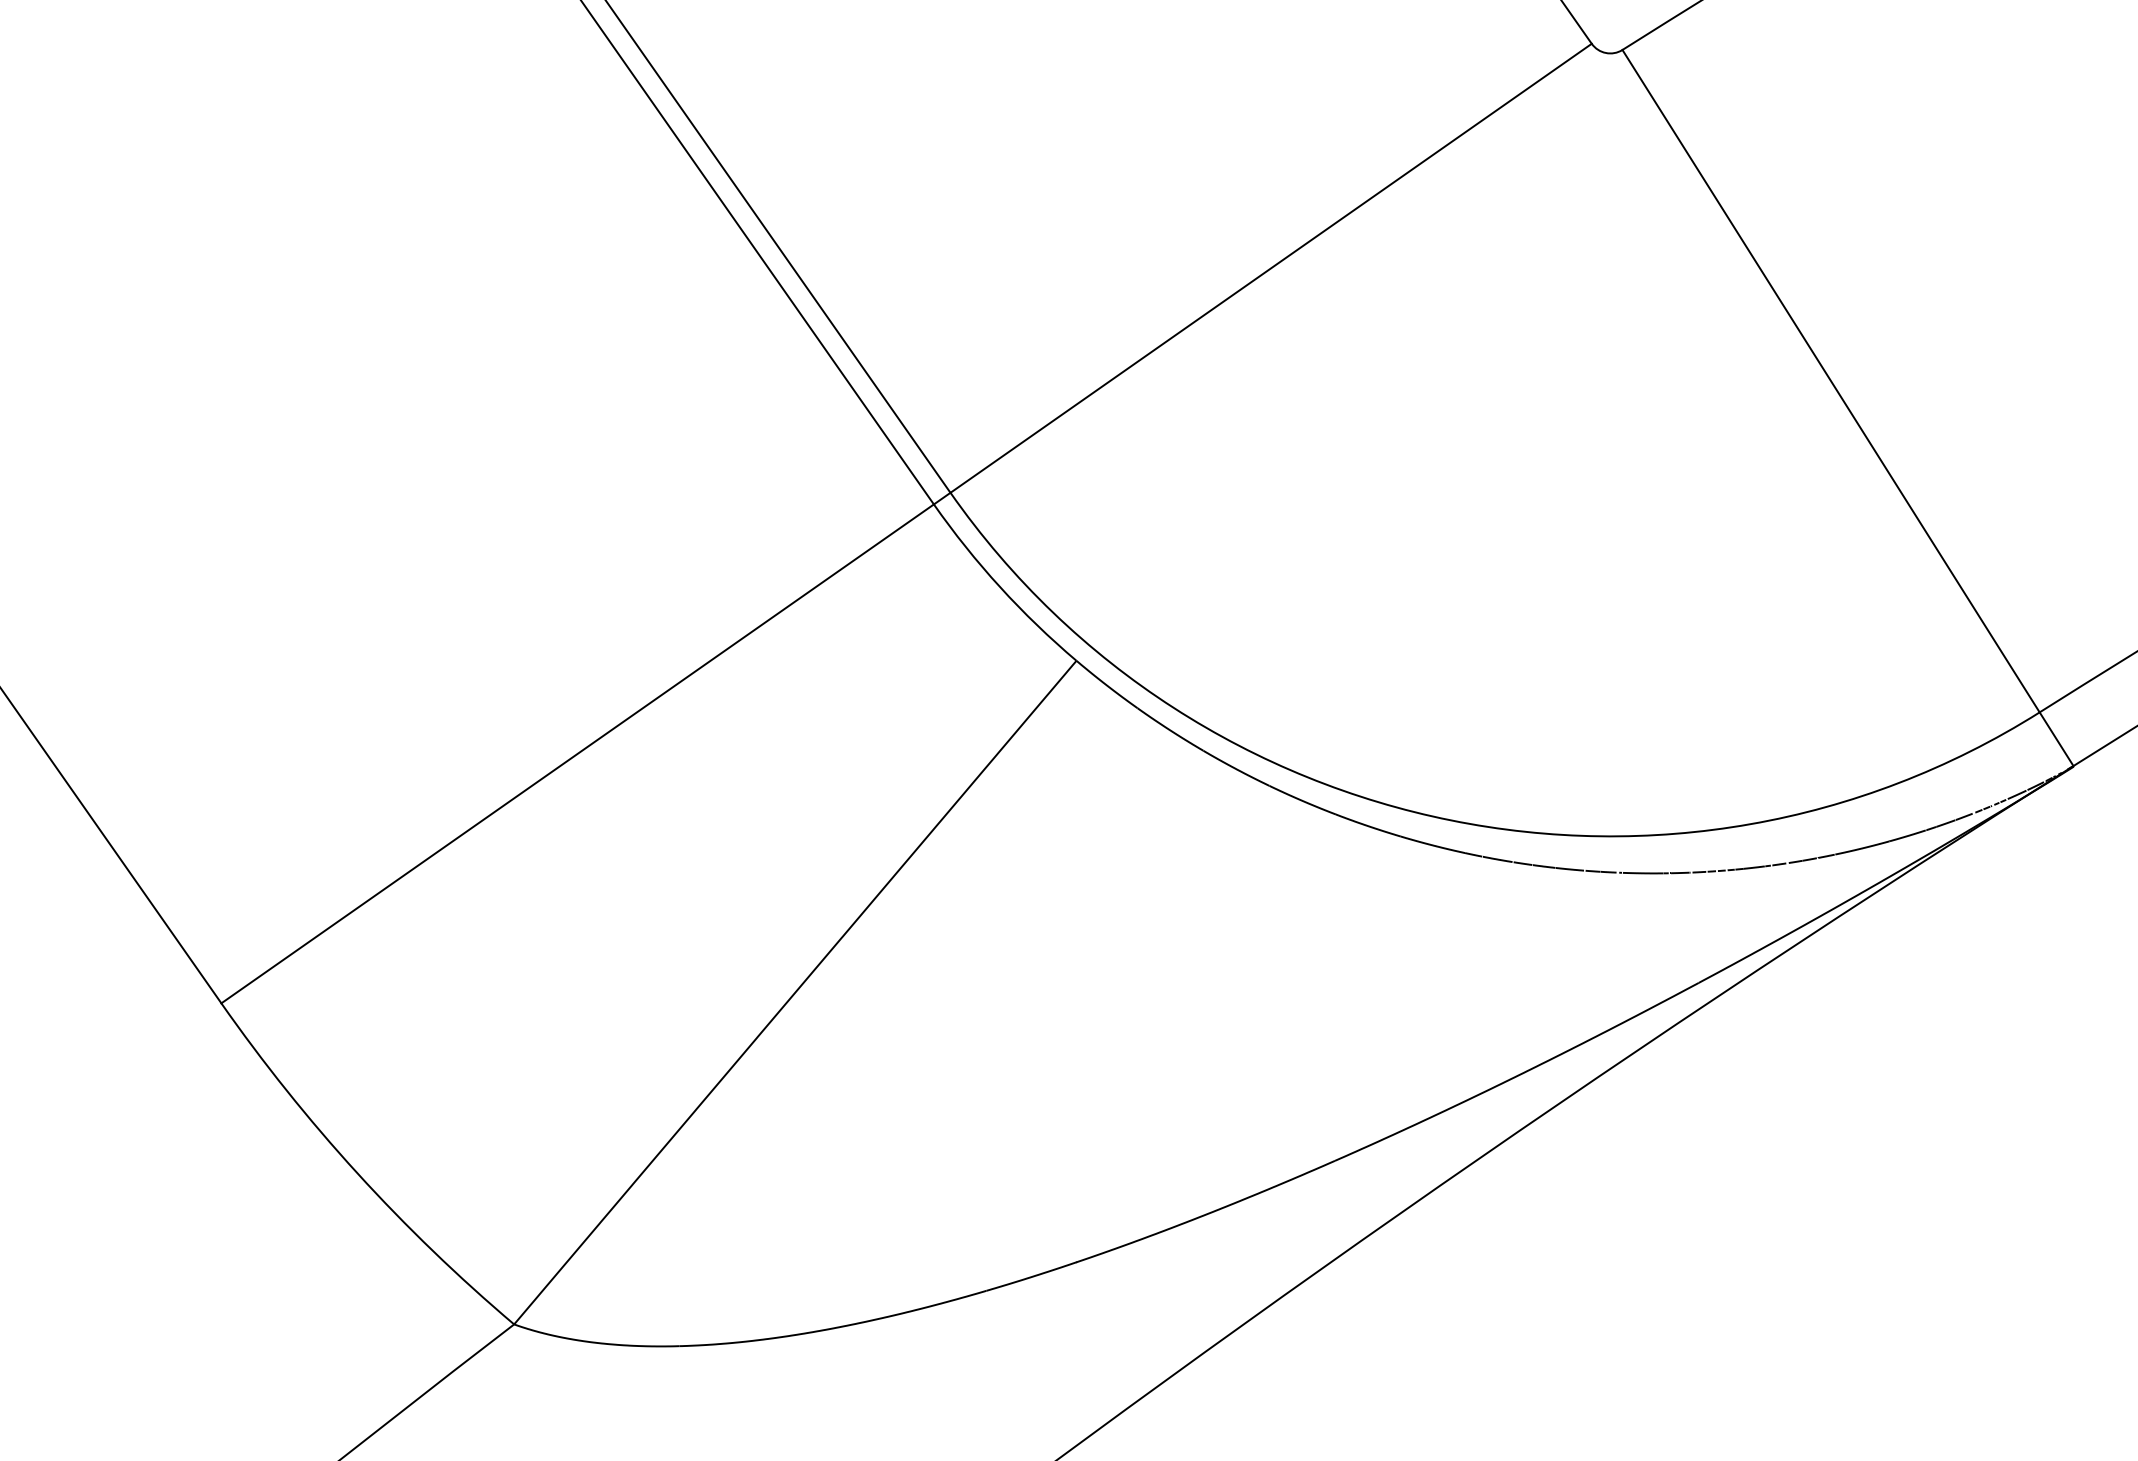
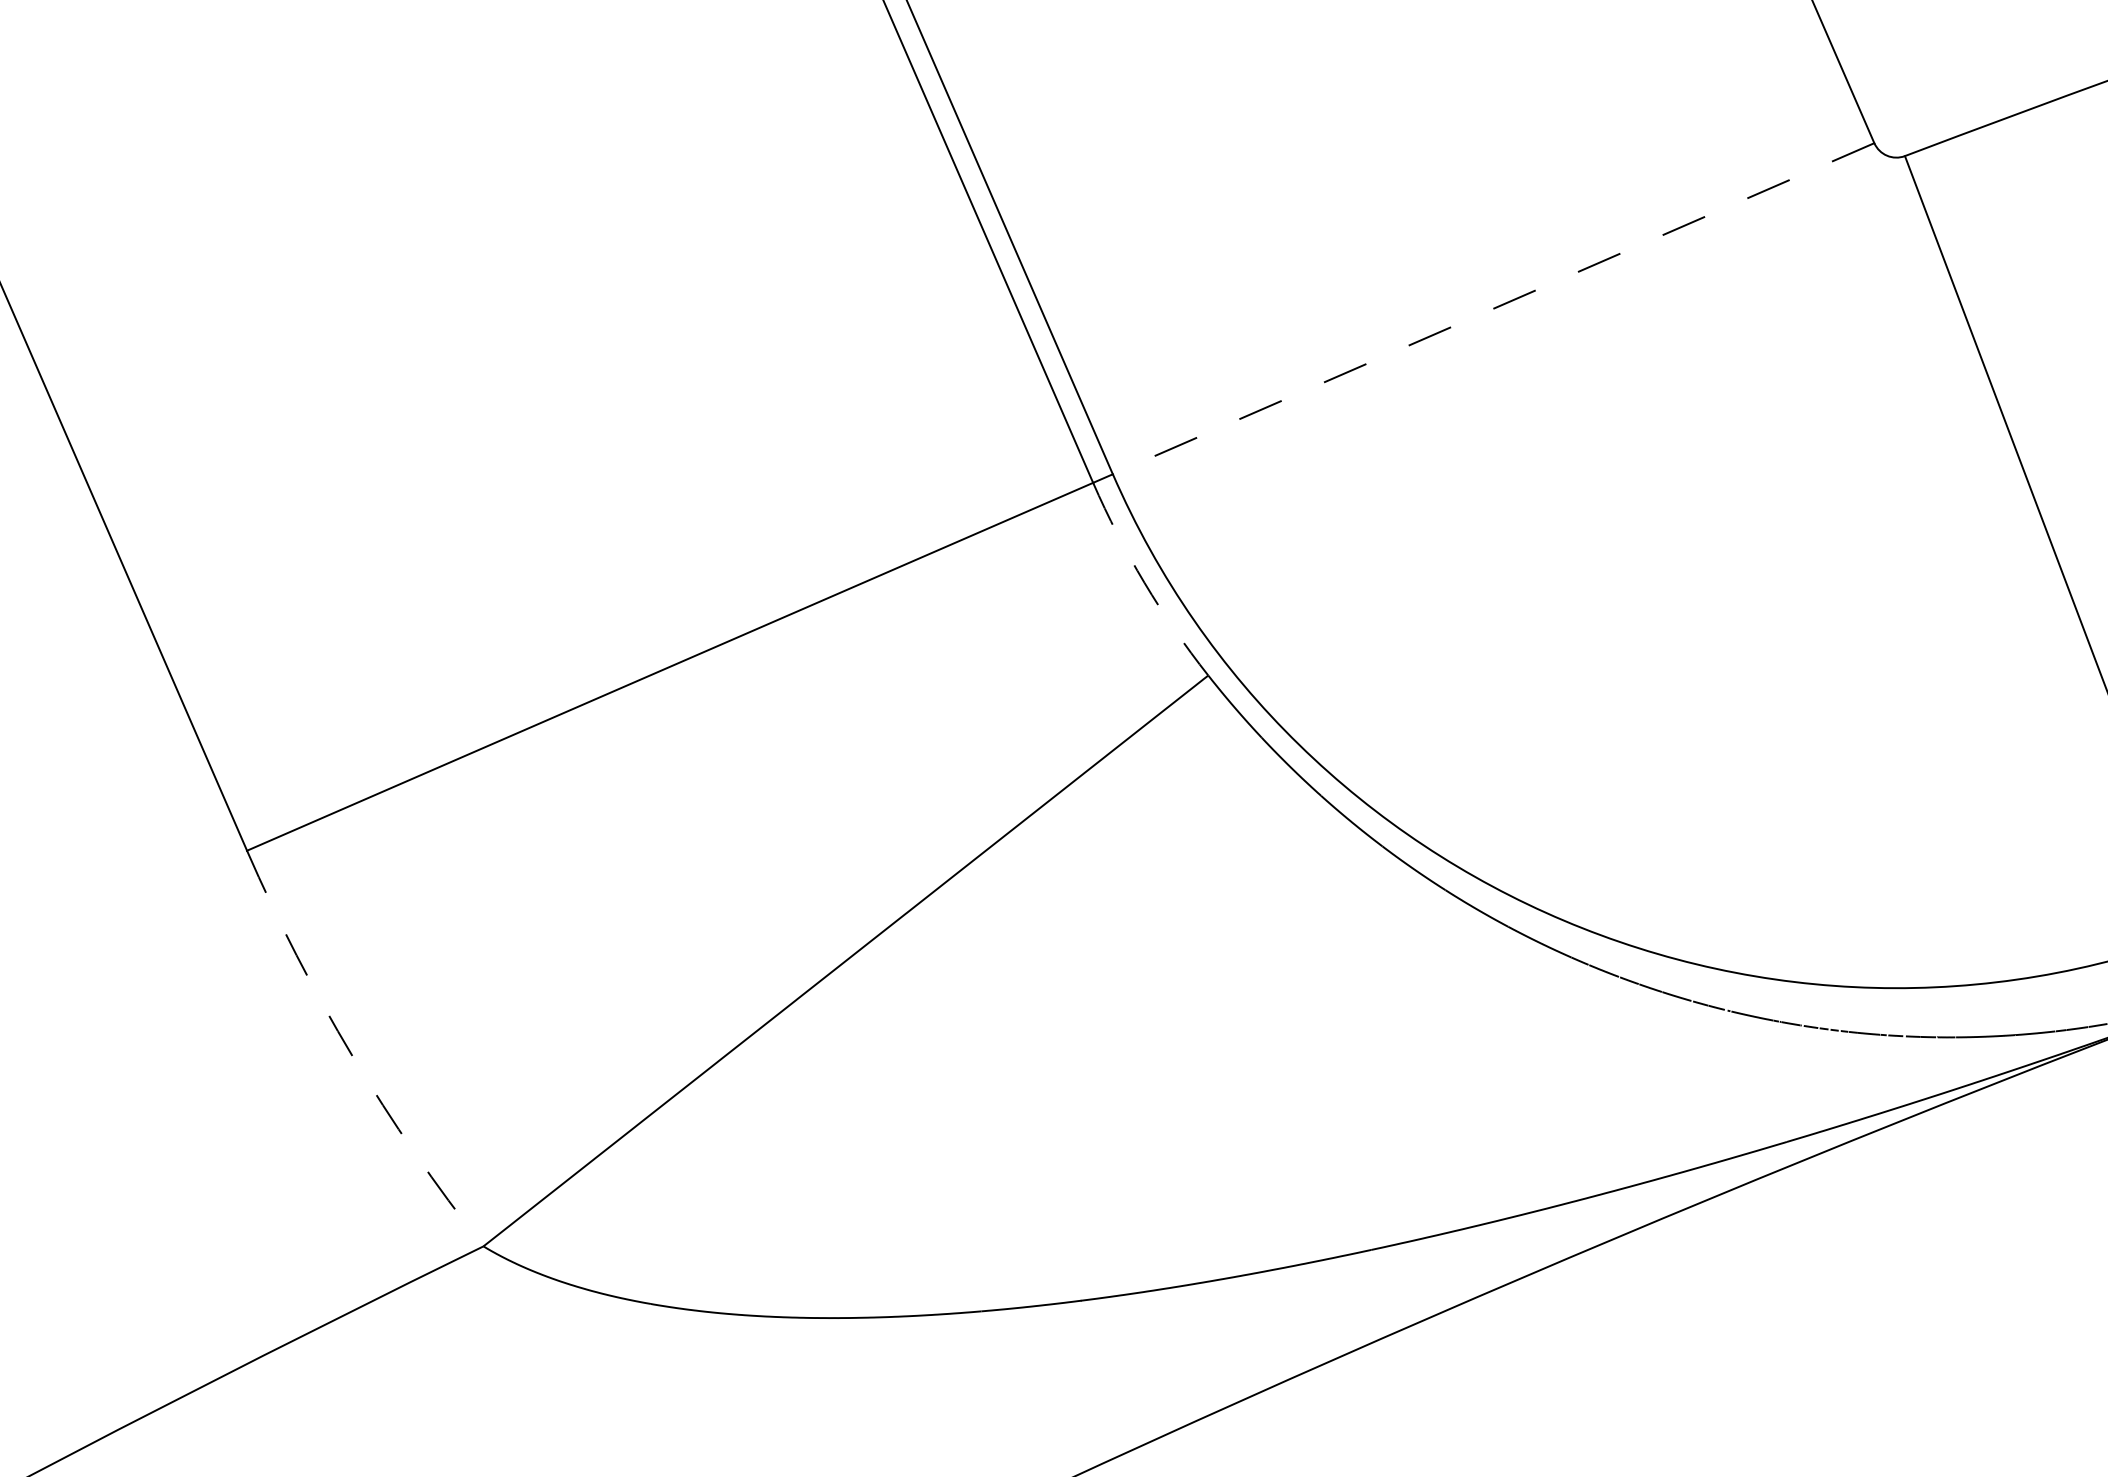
line: (1270, 268) -> (1492, 308), solid -> dashed
arc: (1000, 587) -> (1144, 583), solid -> dashed
arc: (357, 1173) -> (352, 1056), solid -> dashed

